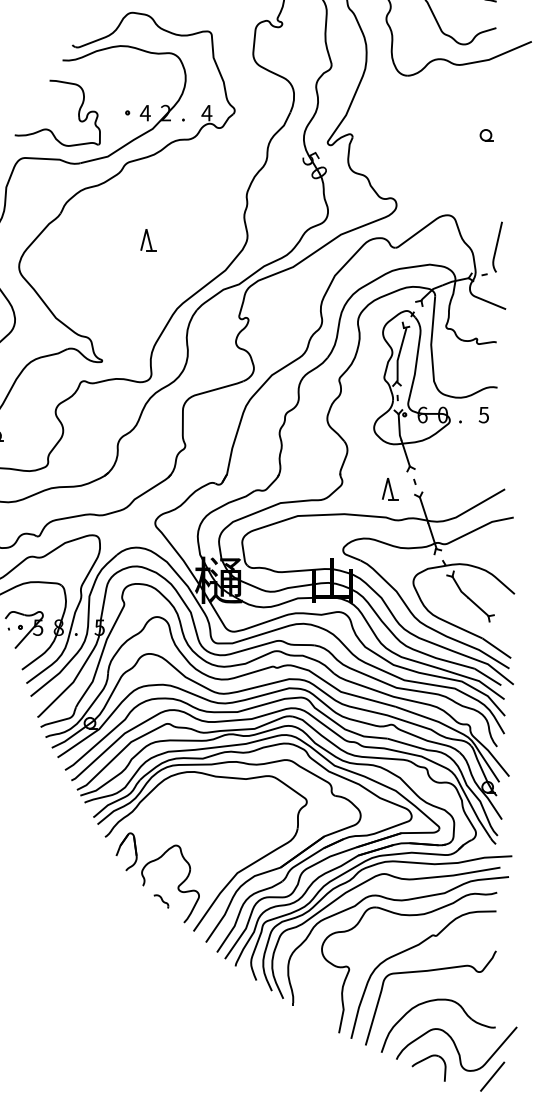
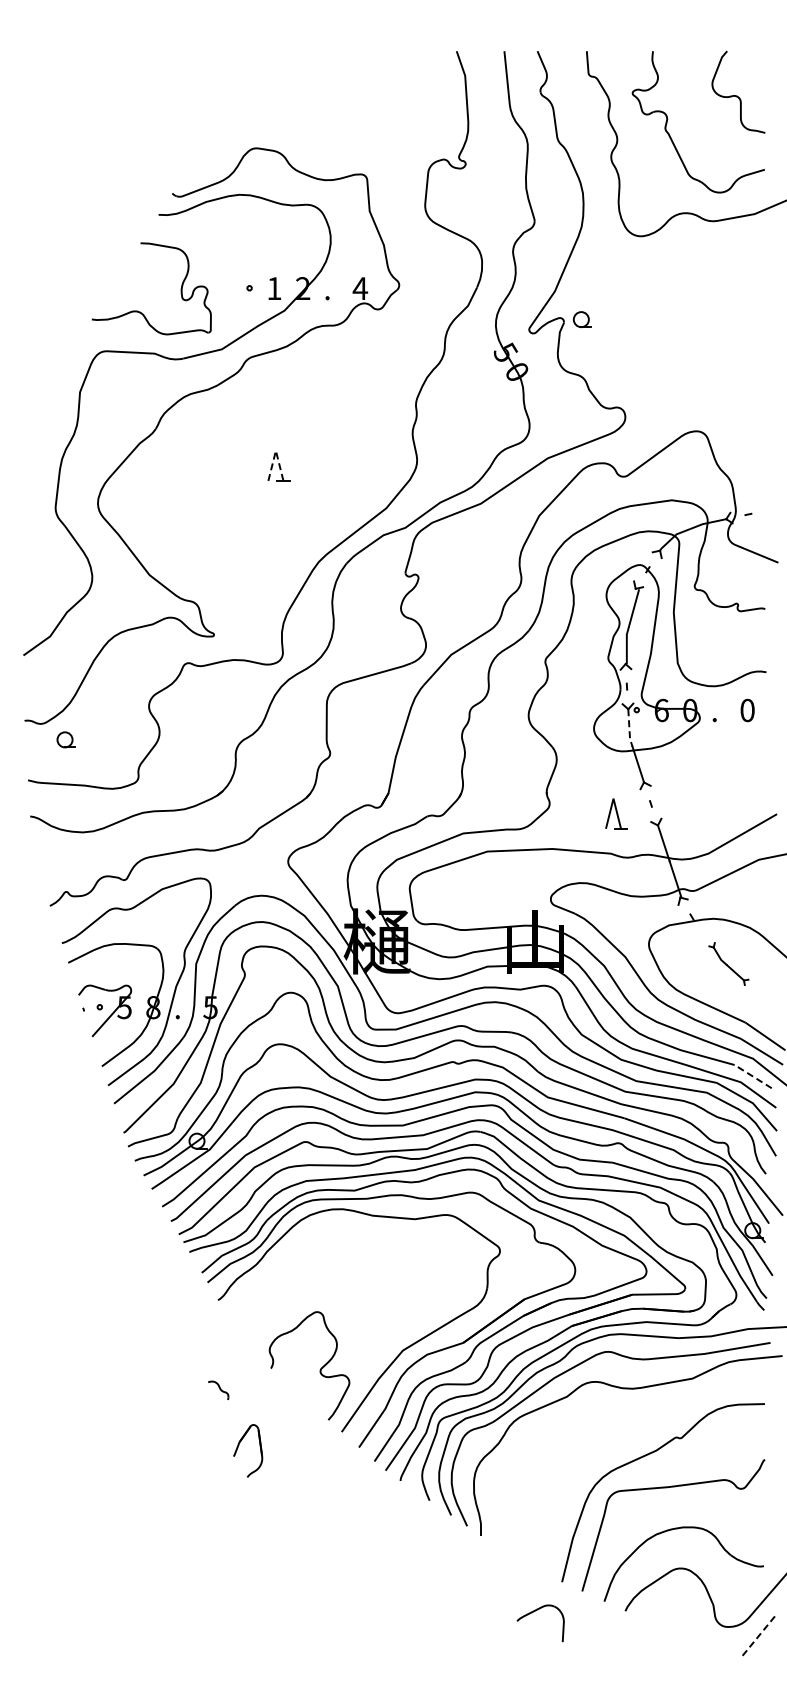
text: (145, 113) -> (274, 288), 4 -> 1
part: (486, 135) -> (581, 319), moved
line: (146, 229) -> (275, 450), solid -> dashed
curve: (497, 246) -> (766, 474), removed
text: (483, 415) -> (747, 710), 5 -> 0
line: (399, 428) -> (629, 729), solid -> dashed
part: (470, 596) -> (728, 963), size x0.6
line: (488, 676) -> (753, 1076), solid -> dashed
part: (119, 850) -> (238, 1448), moved
part: (161, 901) -> (218, 1390), moved
part: (409, 915) -> (643, 1410), removed
part: (425, 1059) -> (535, 1611), moved
line: (492, 1077) -> (759, 1635), solid -> dashed

